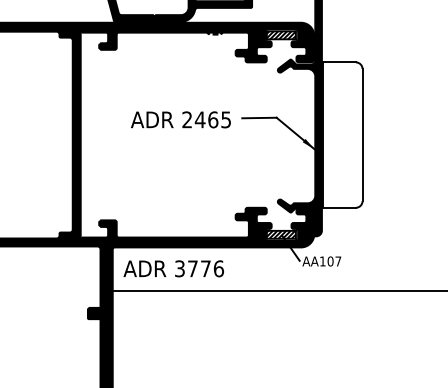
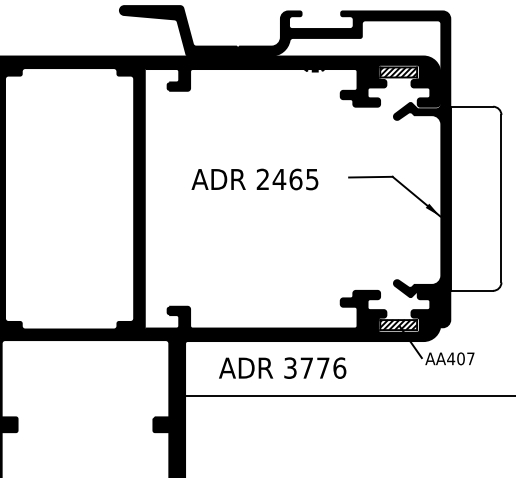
text: (180, 119) -> (254, 179), moved
text: (322, 261) -> (450, 358), AA107 -> AA407
text: (173, 268) -> (282, 367), moved

